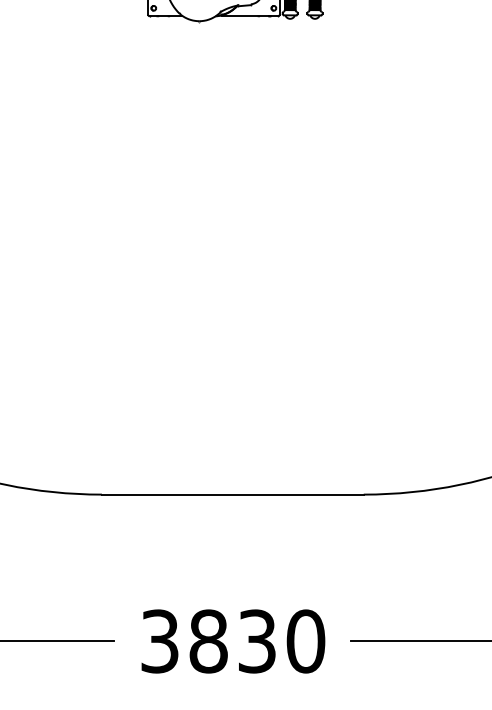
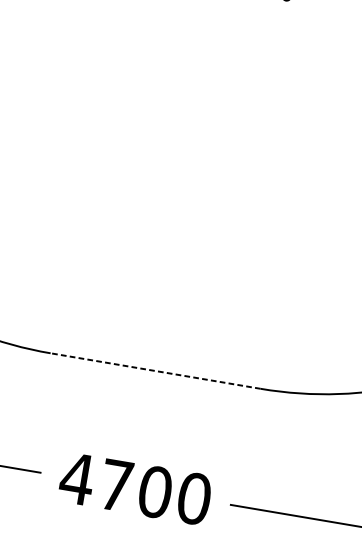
line: (232, 494) -> (155, 370), solid -> dashed
text: (207, 641) -> (115, 485), 3830 -> 4700

